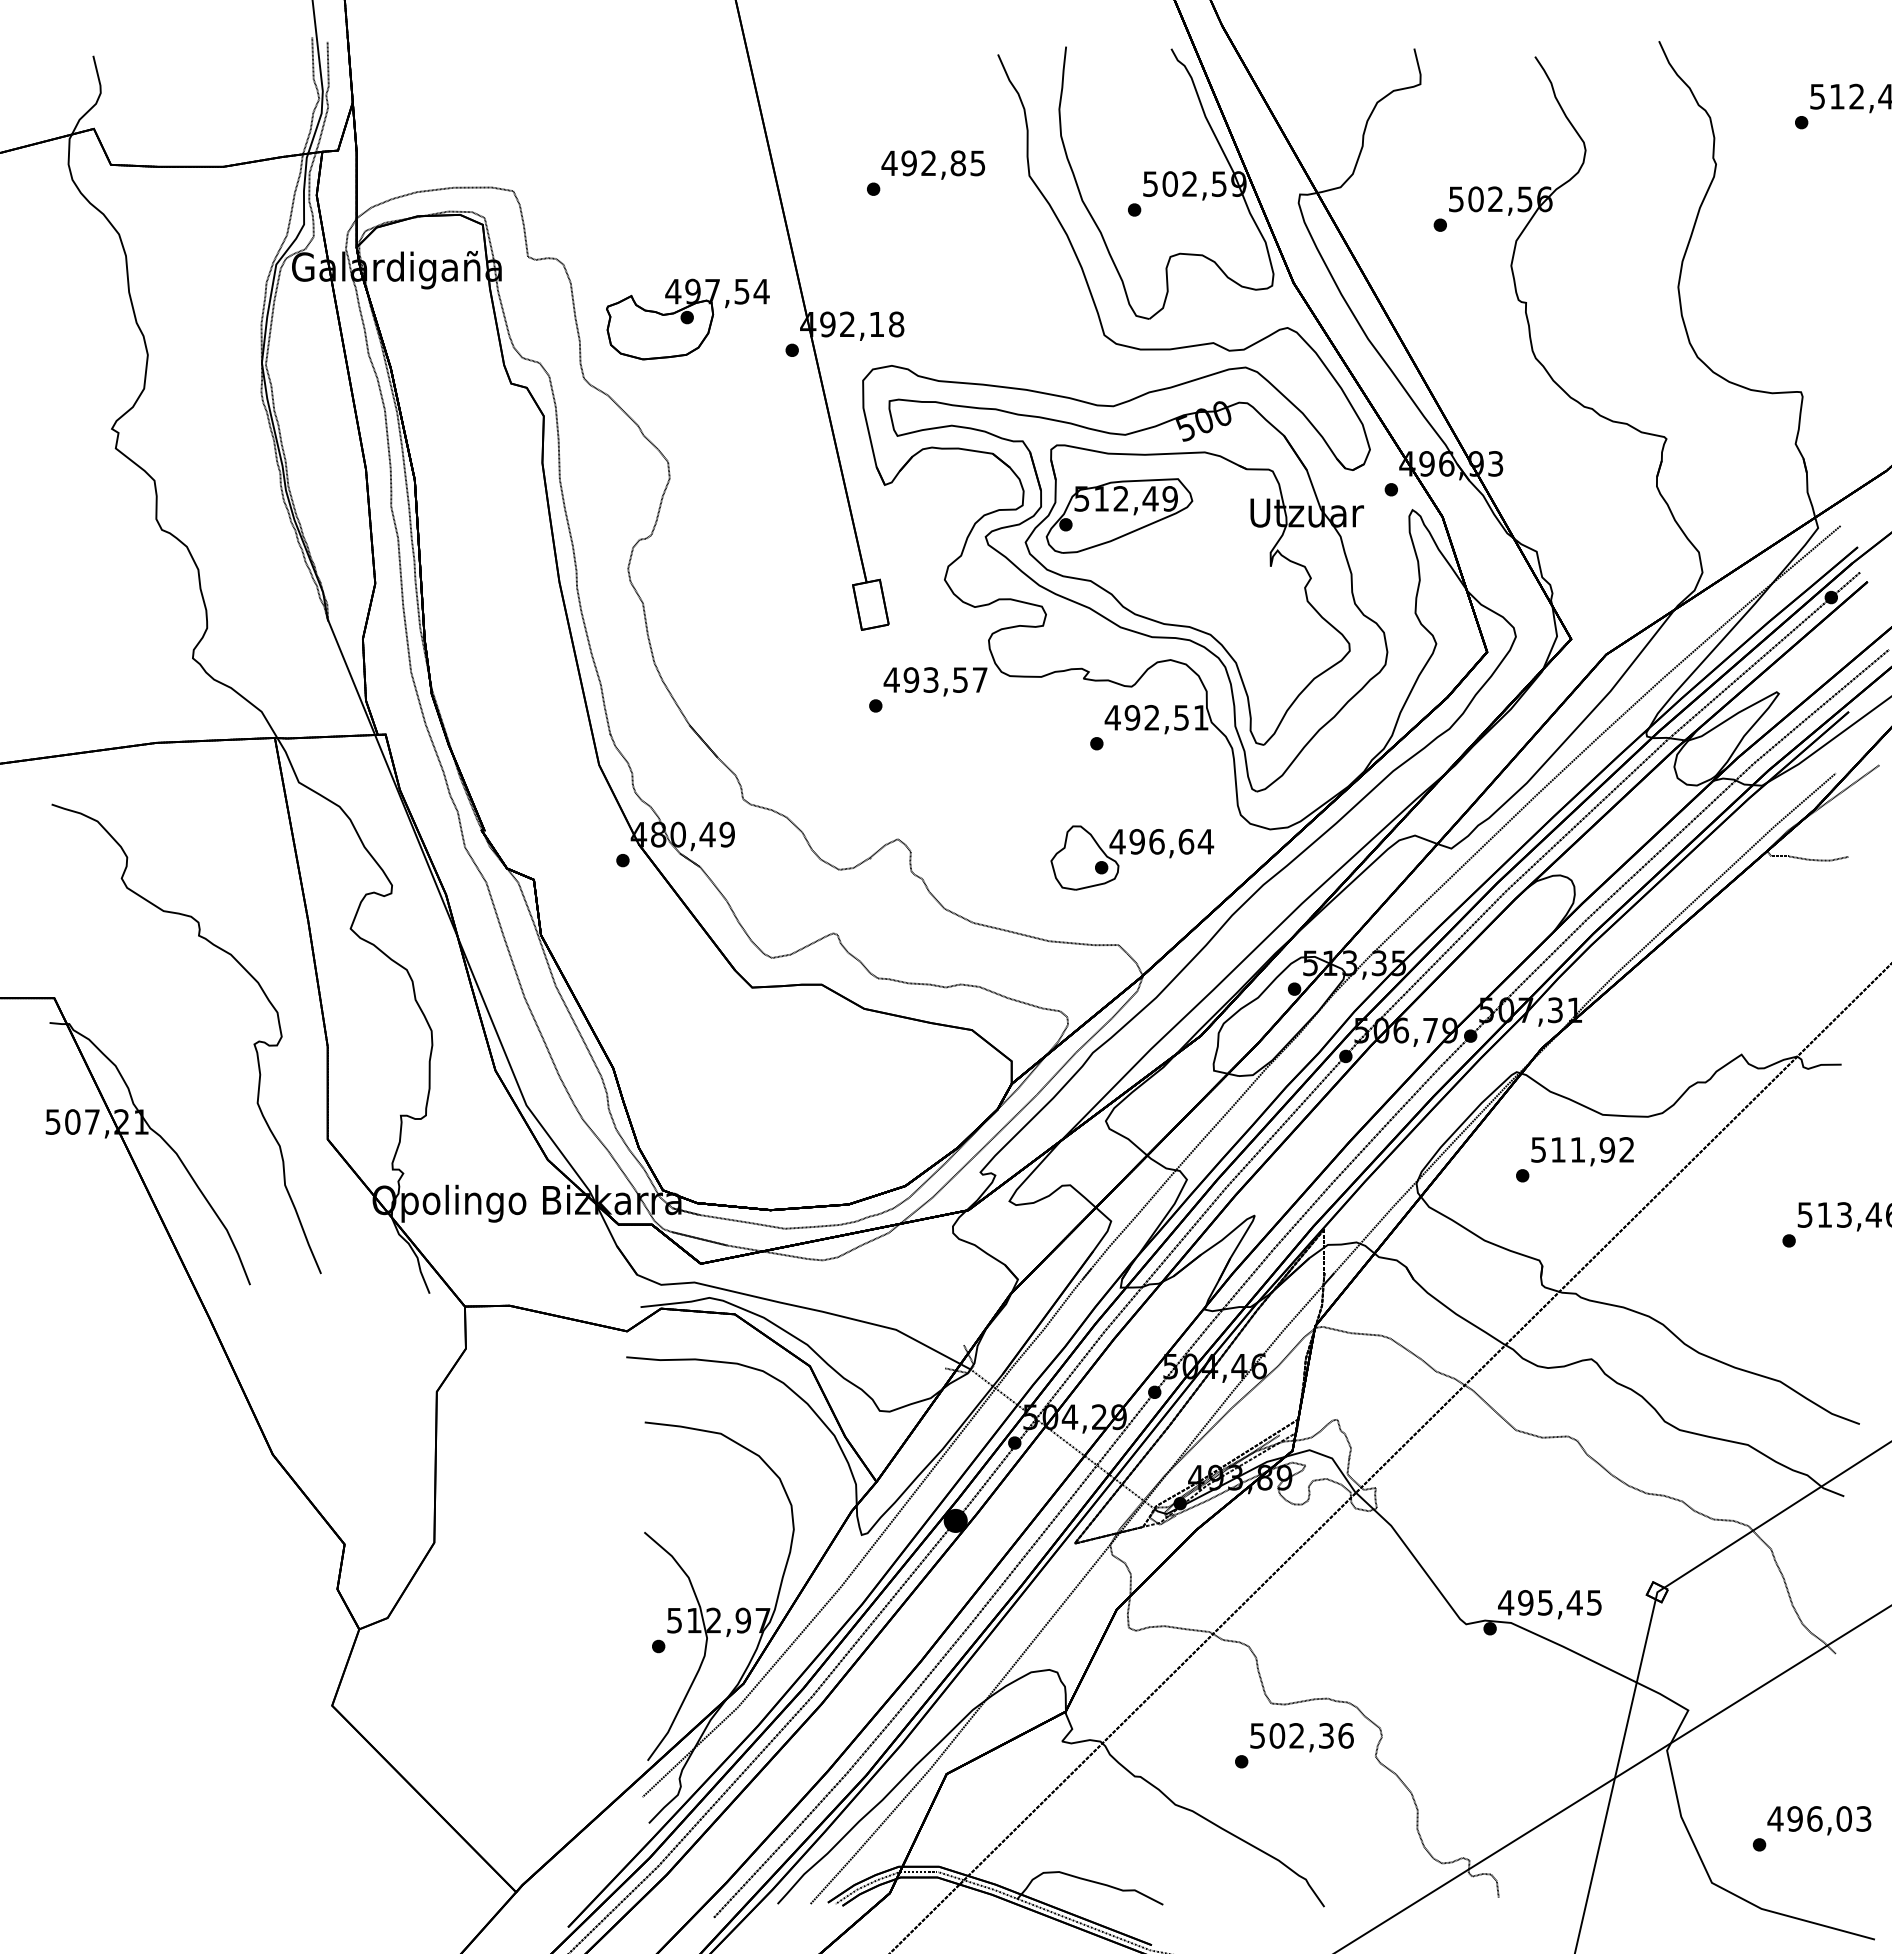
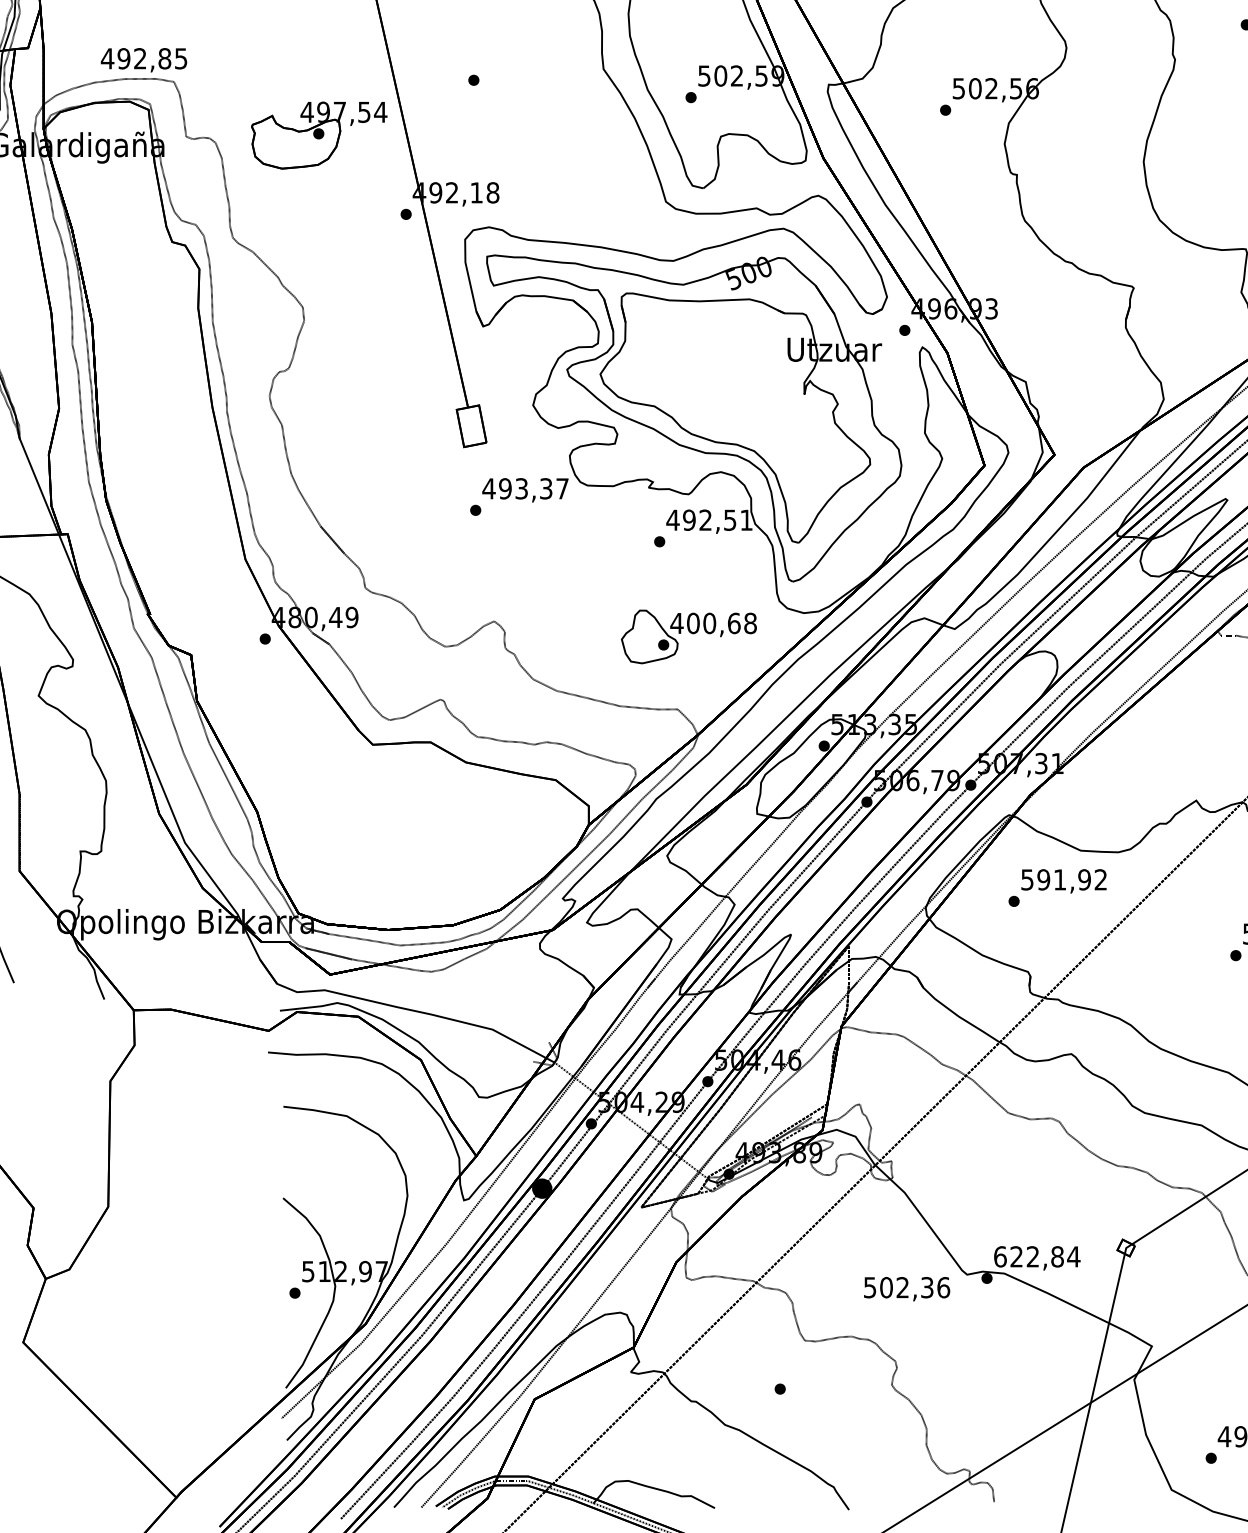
text: (932, 164) -> (143, 59), moved
part: (687, 319) -> (318, 135), moved
part: (1119, 515) -> (678, 351), removed
text: (960, 679) -> (546, 488), 493,57 -> 493,37
text: (1171, 841) -> (721, 623), 496,64 -> 400,68
text: (1557, 1149) -> (1043, 879), 511,92 -> 591,92
text: (1550, 1602) -> (1037, 1256), 495,45 -> 622,84
text: (1301, 1737) -> (906, 1289), moved

